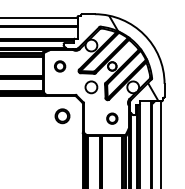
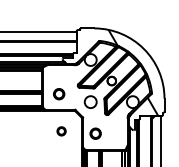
part: (60, 66) -> (59, 94), moved
part: (62, 116) -> (61, 131), size x0.6
part: (112, 118) -> (95, 133), moved

